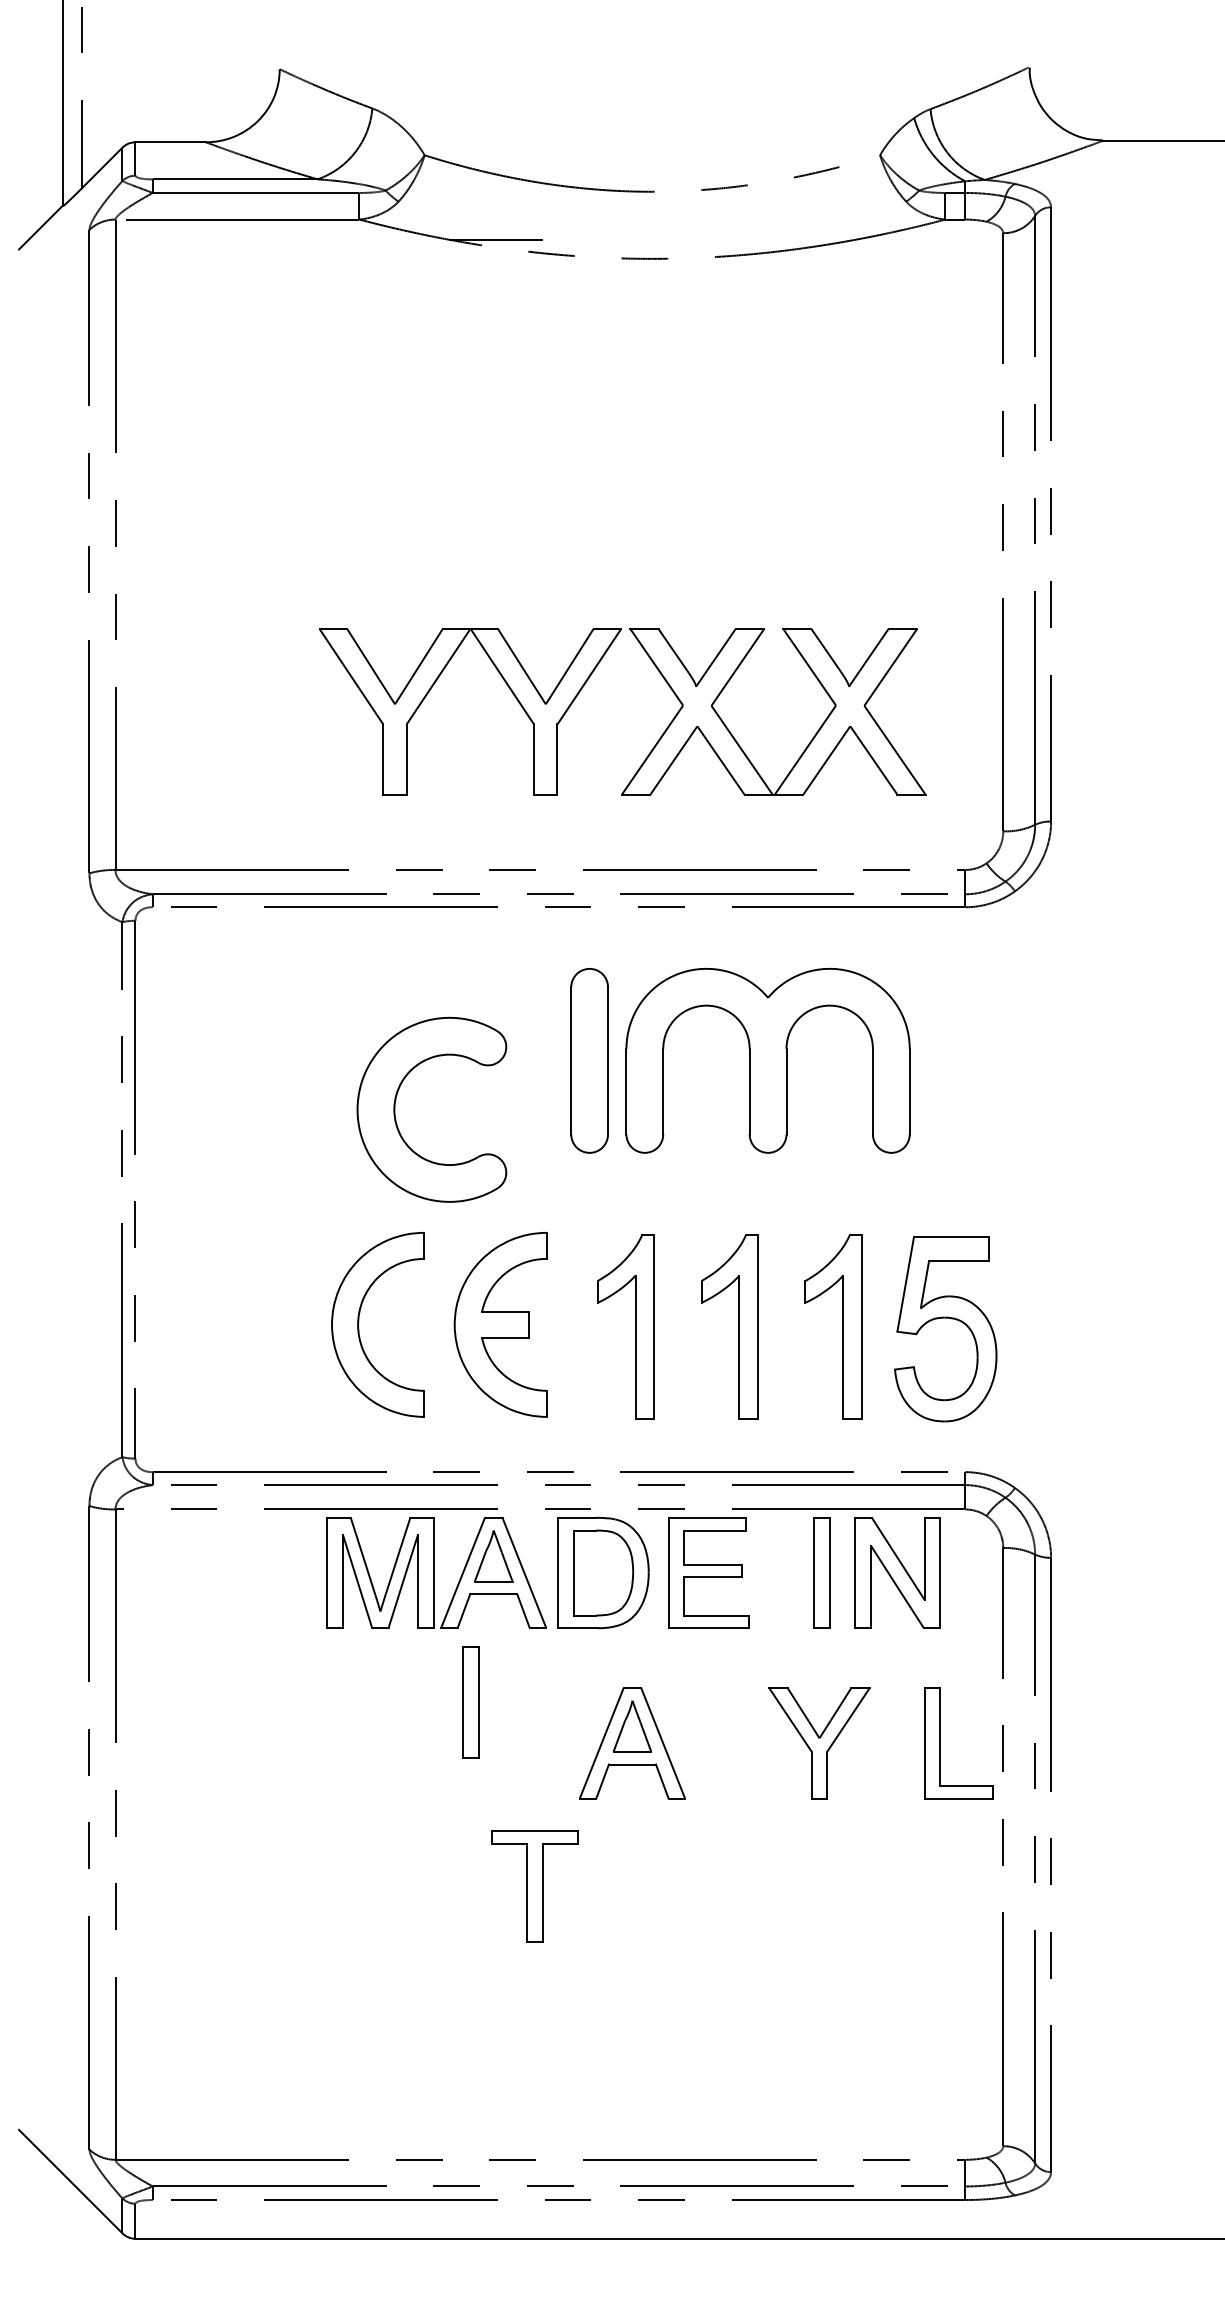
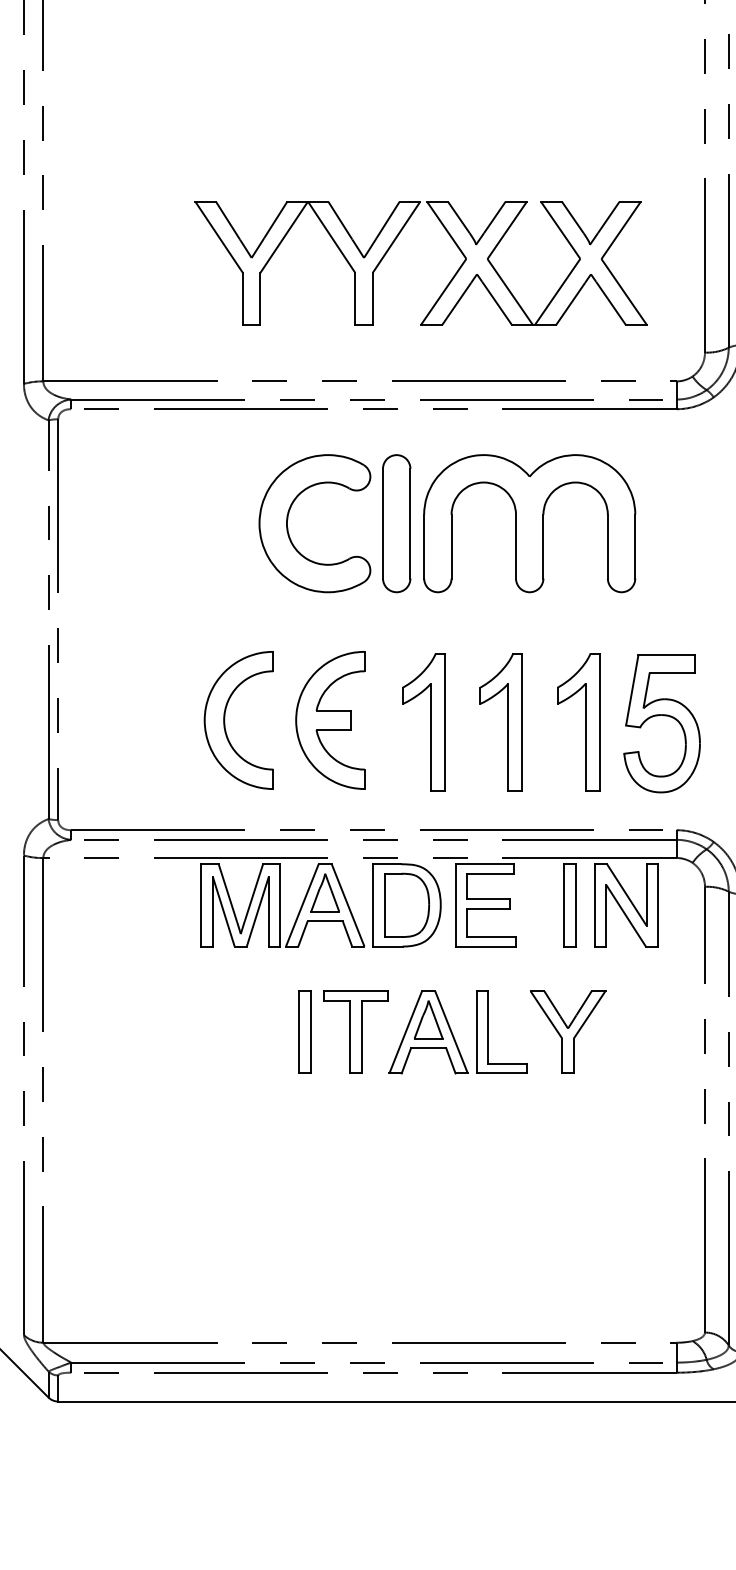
part: (395, 1109) -> (287, 523), moved
part: (470, 1702) -> (304, 1032), moved
part: (940, 1743) -> (488, 1032), moved
part: (534, 1886) -> (355, 1032), moved

